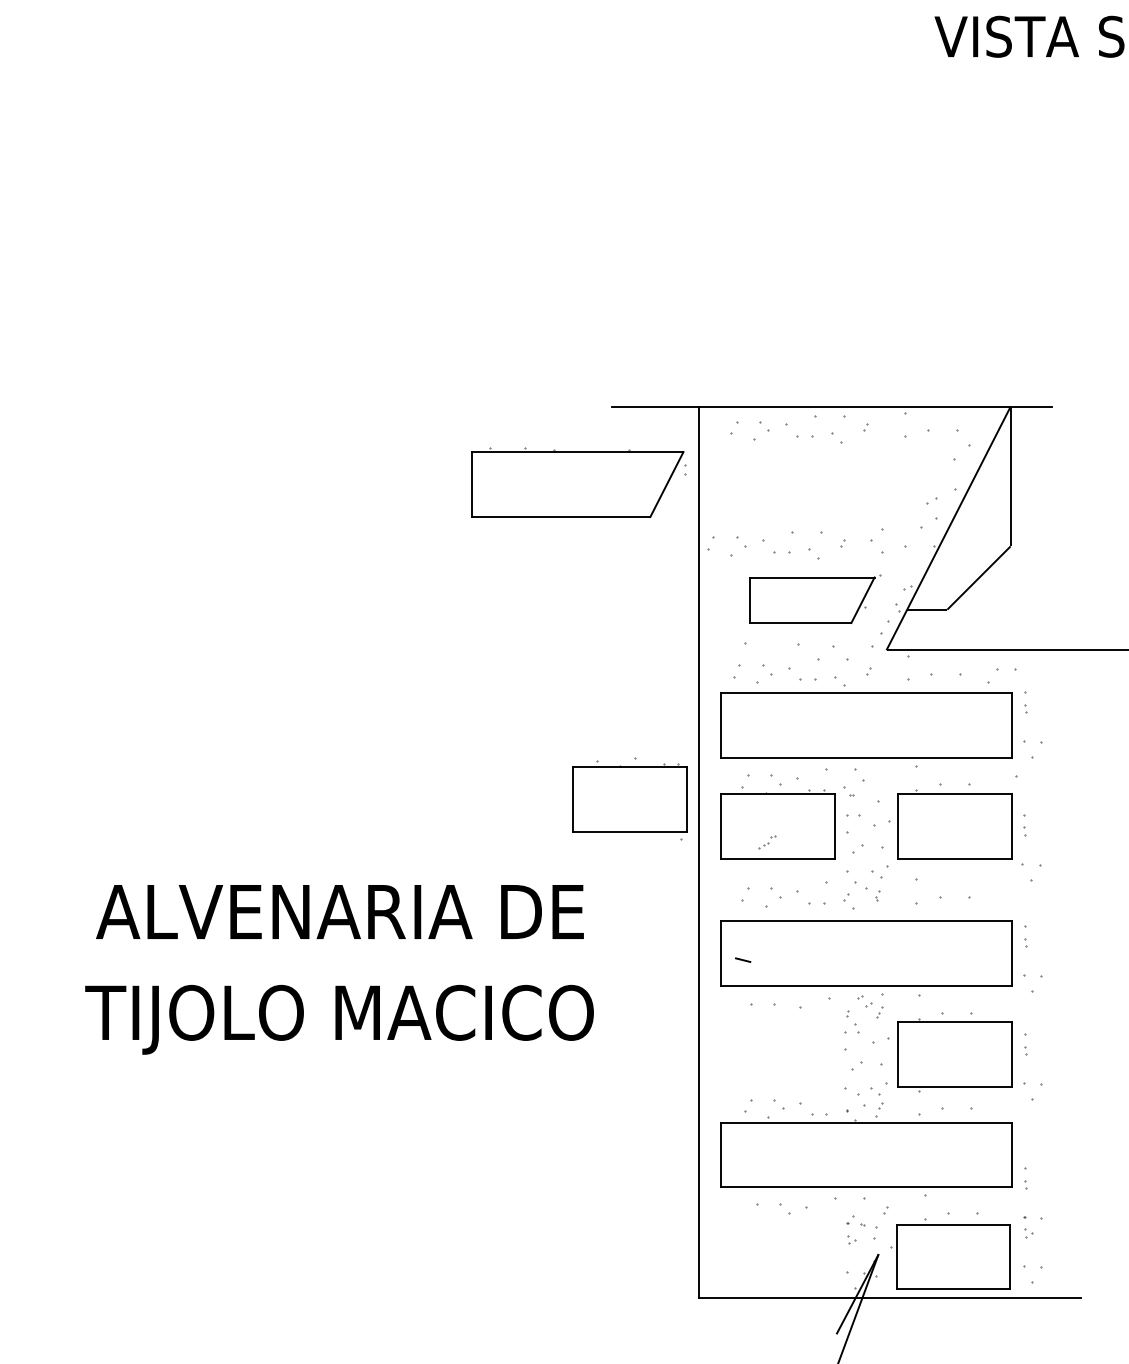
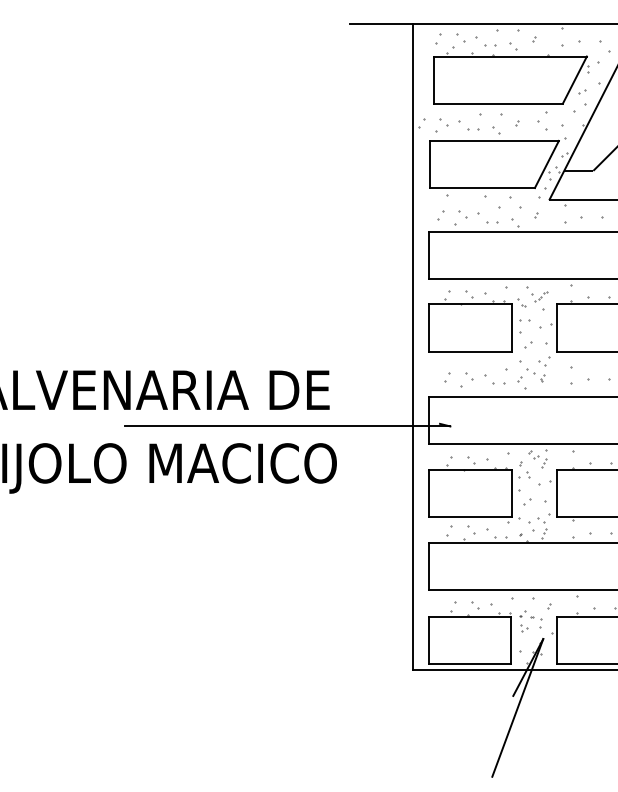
part: (578, 482) -> (510, 78), moved
part: (815, 598) -> (497, 162), size x1.43
part: (629, 798) -> (470, 492), moved
part: (767, 842) -> (541, 297), moved
line: (526, 961) -> (288, 426), added
part: (776, 1252) -> (469, 637), added

